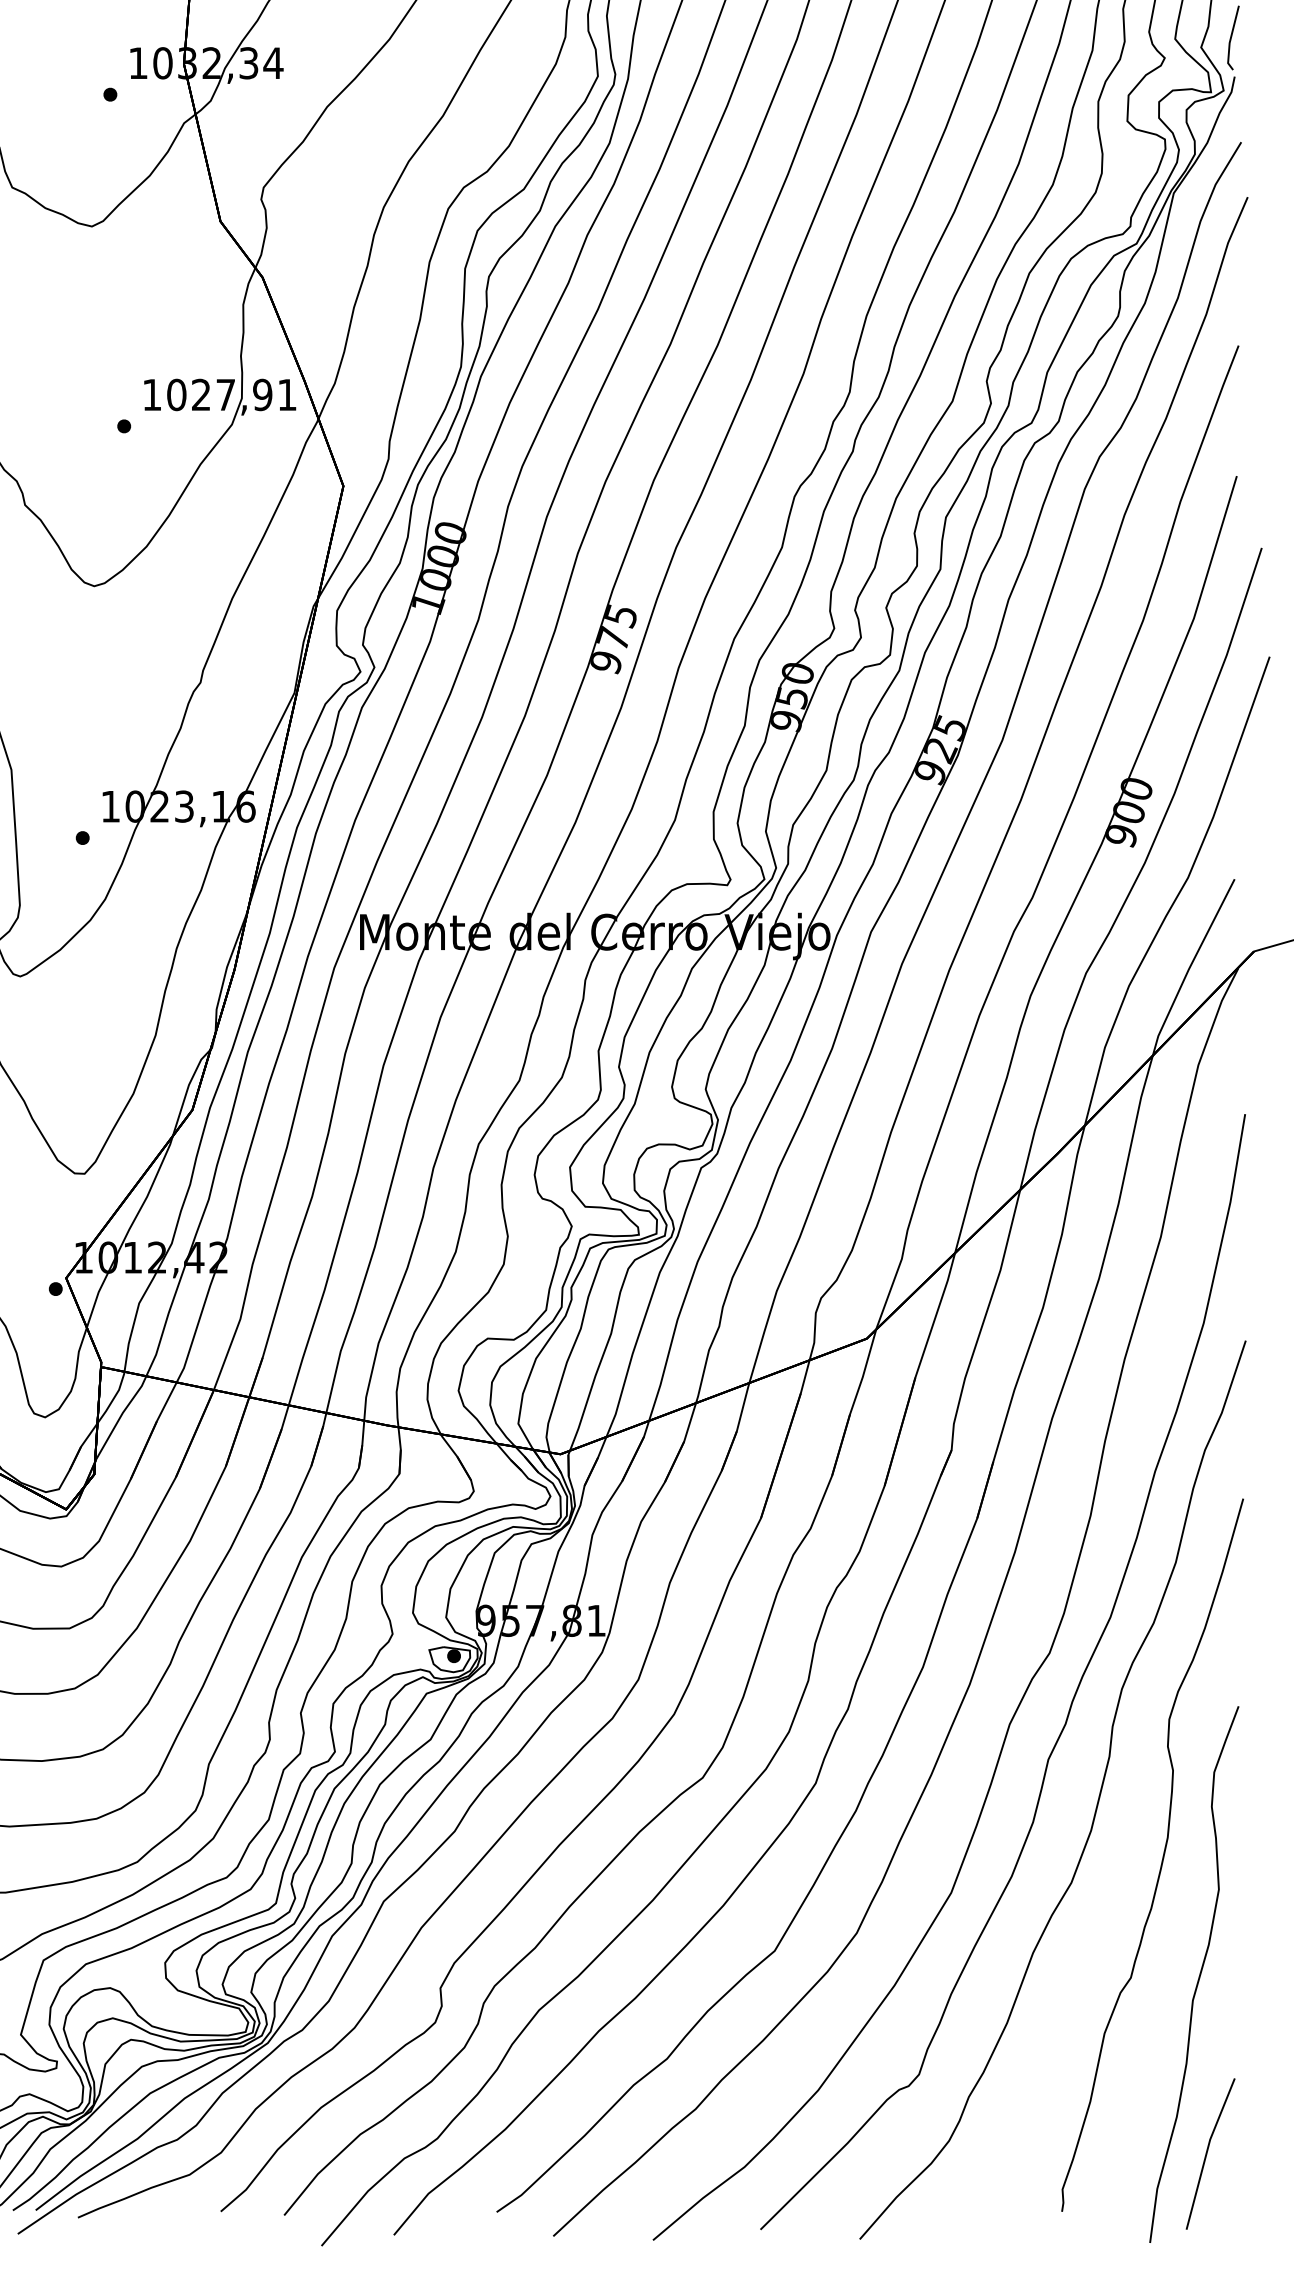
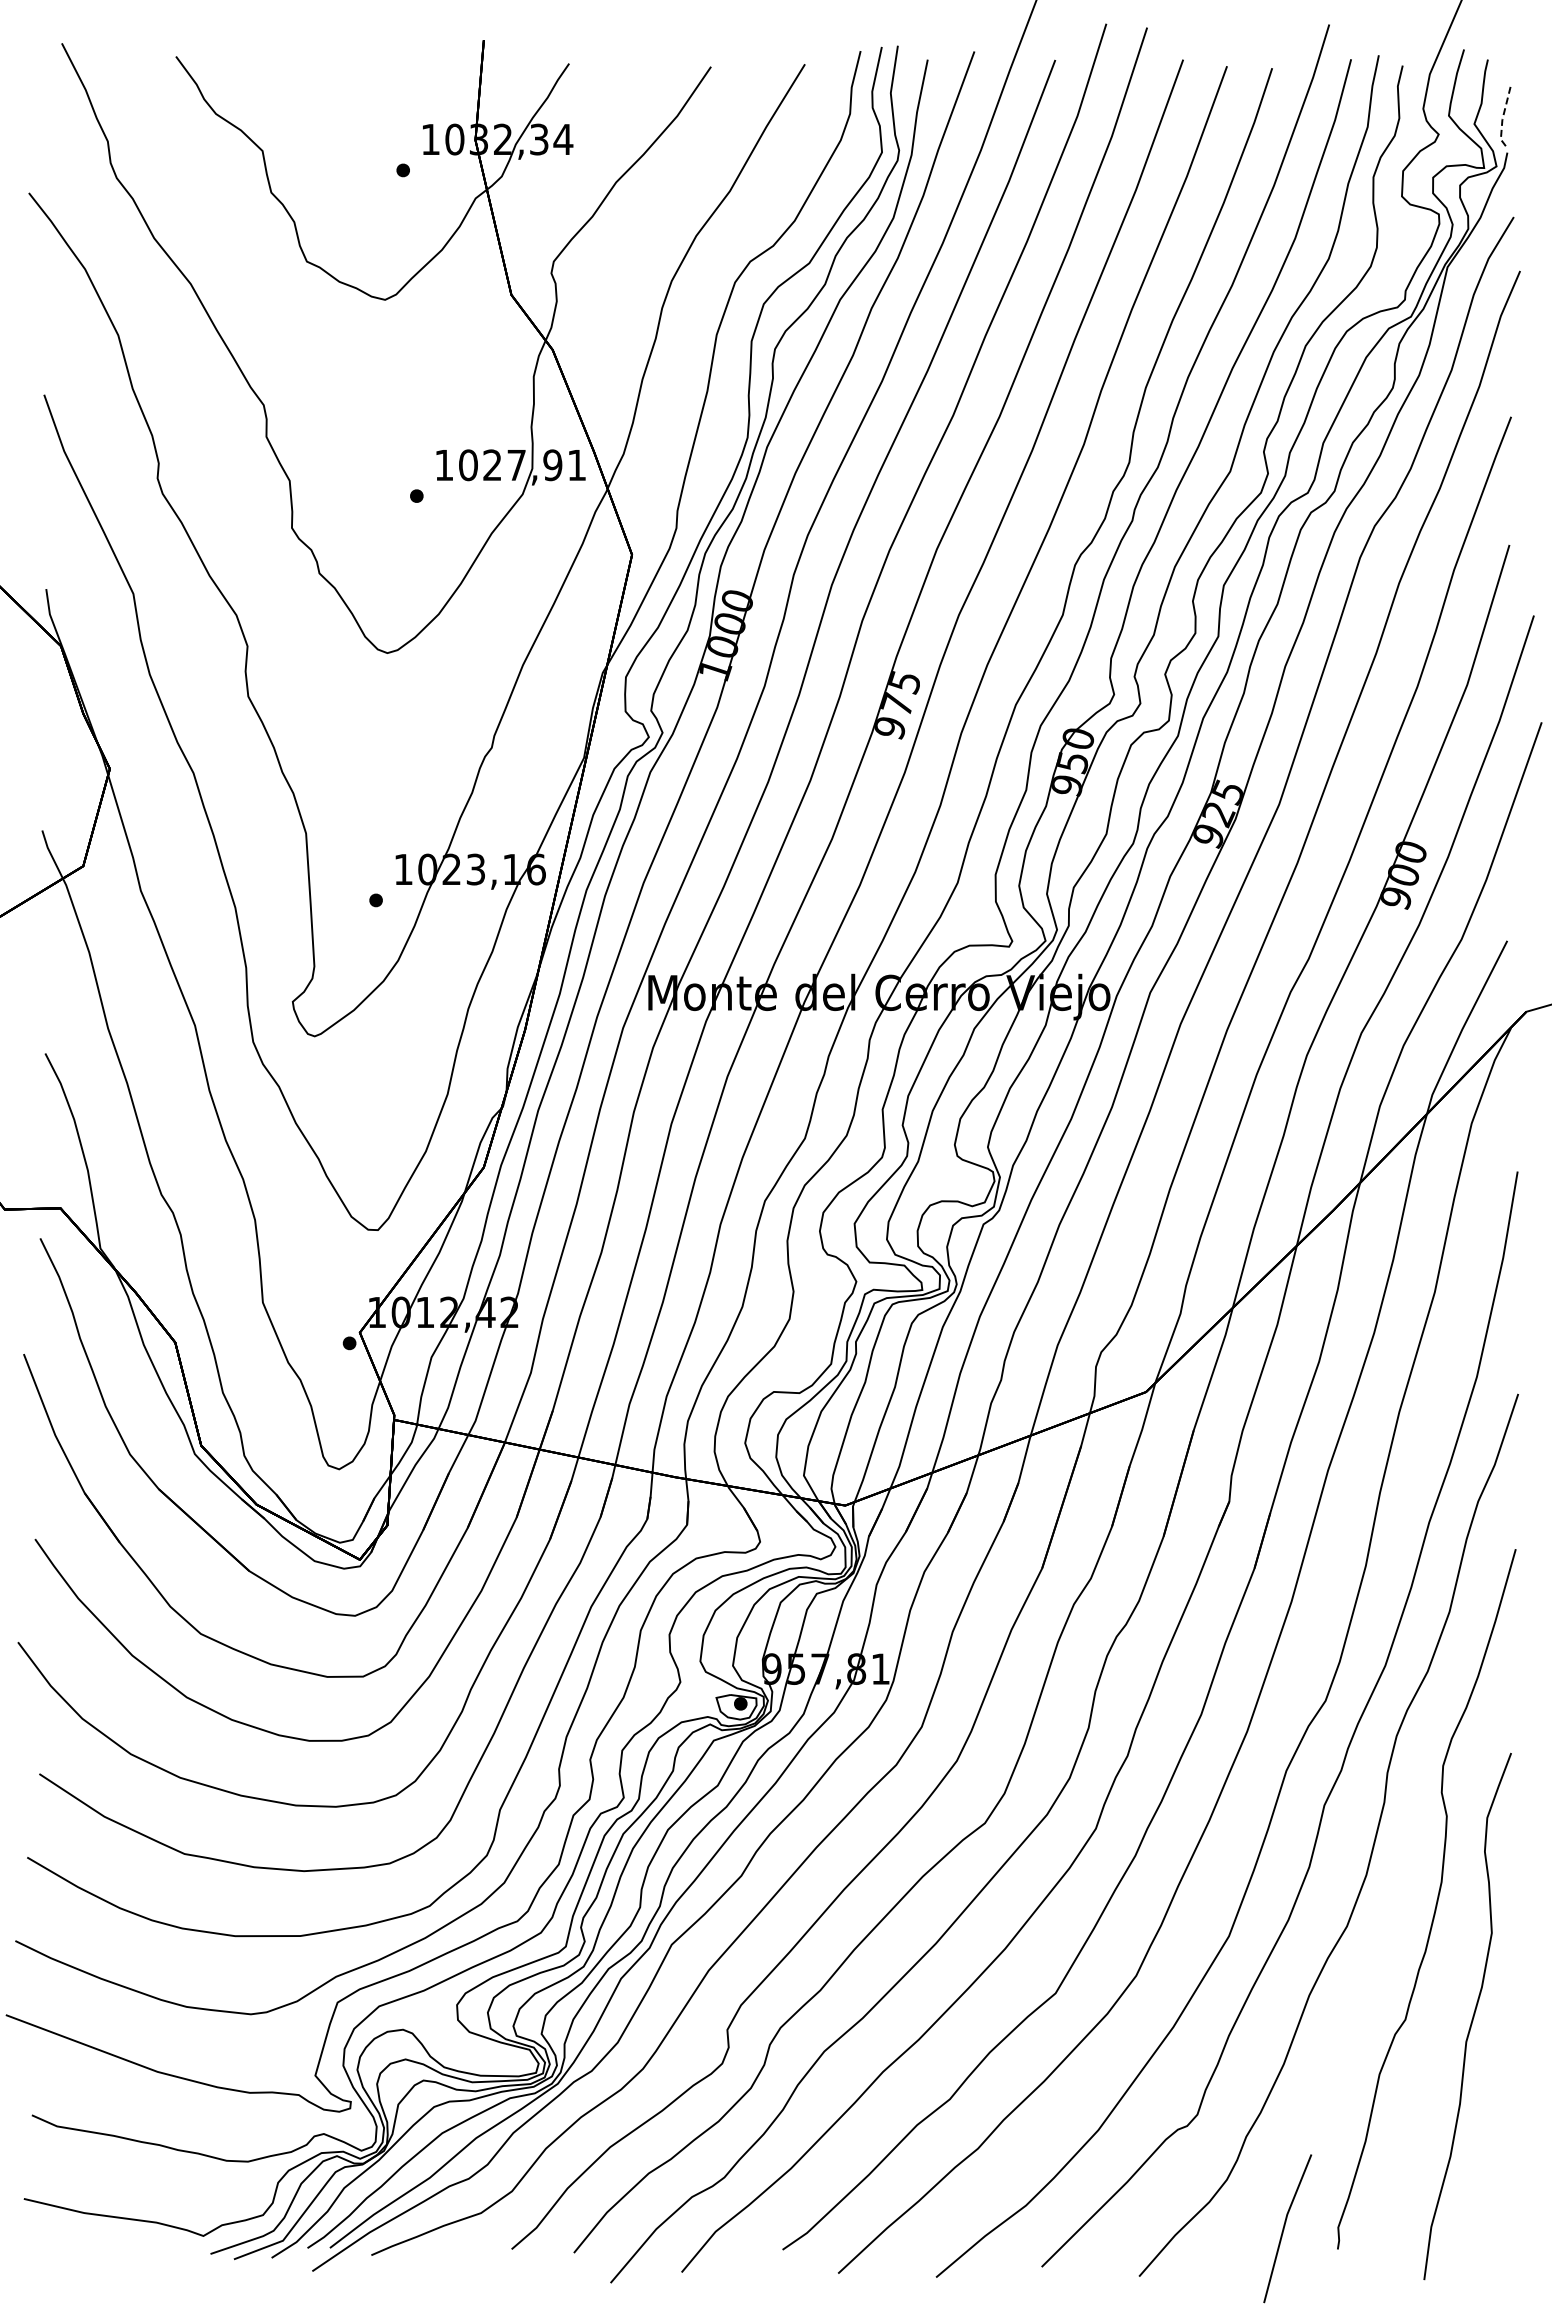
line: (1230, 38) -> (1503, 115), solid -> dashed
line: (1208, 2151) -> (1285, 2226), moved

